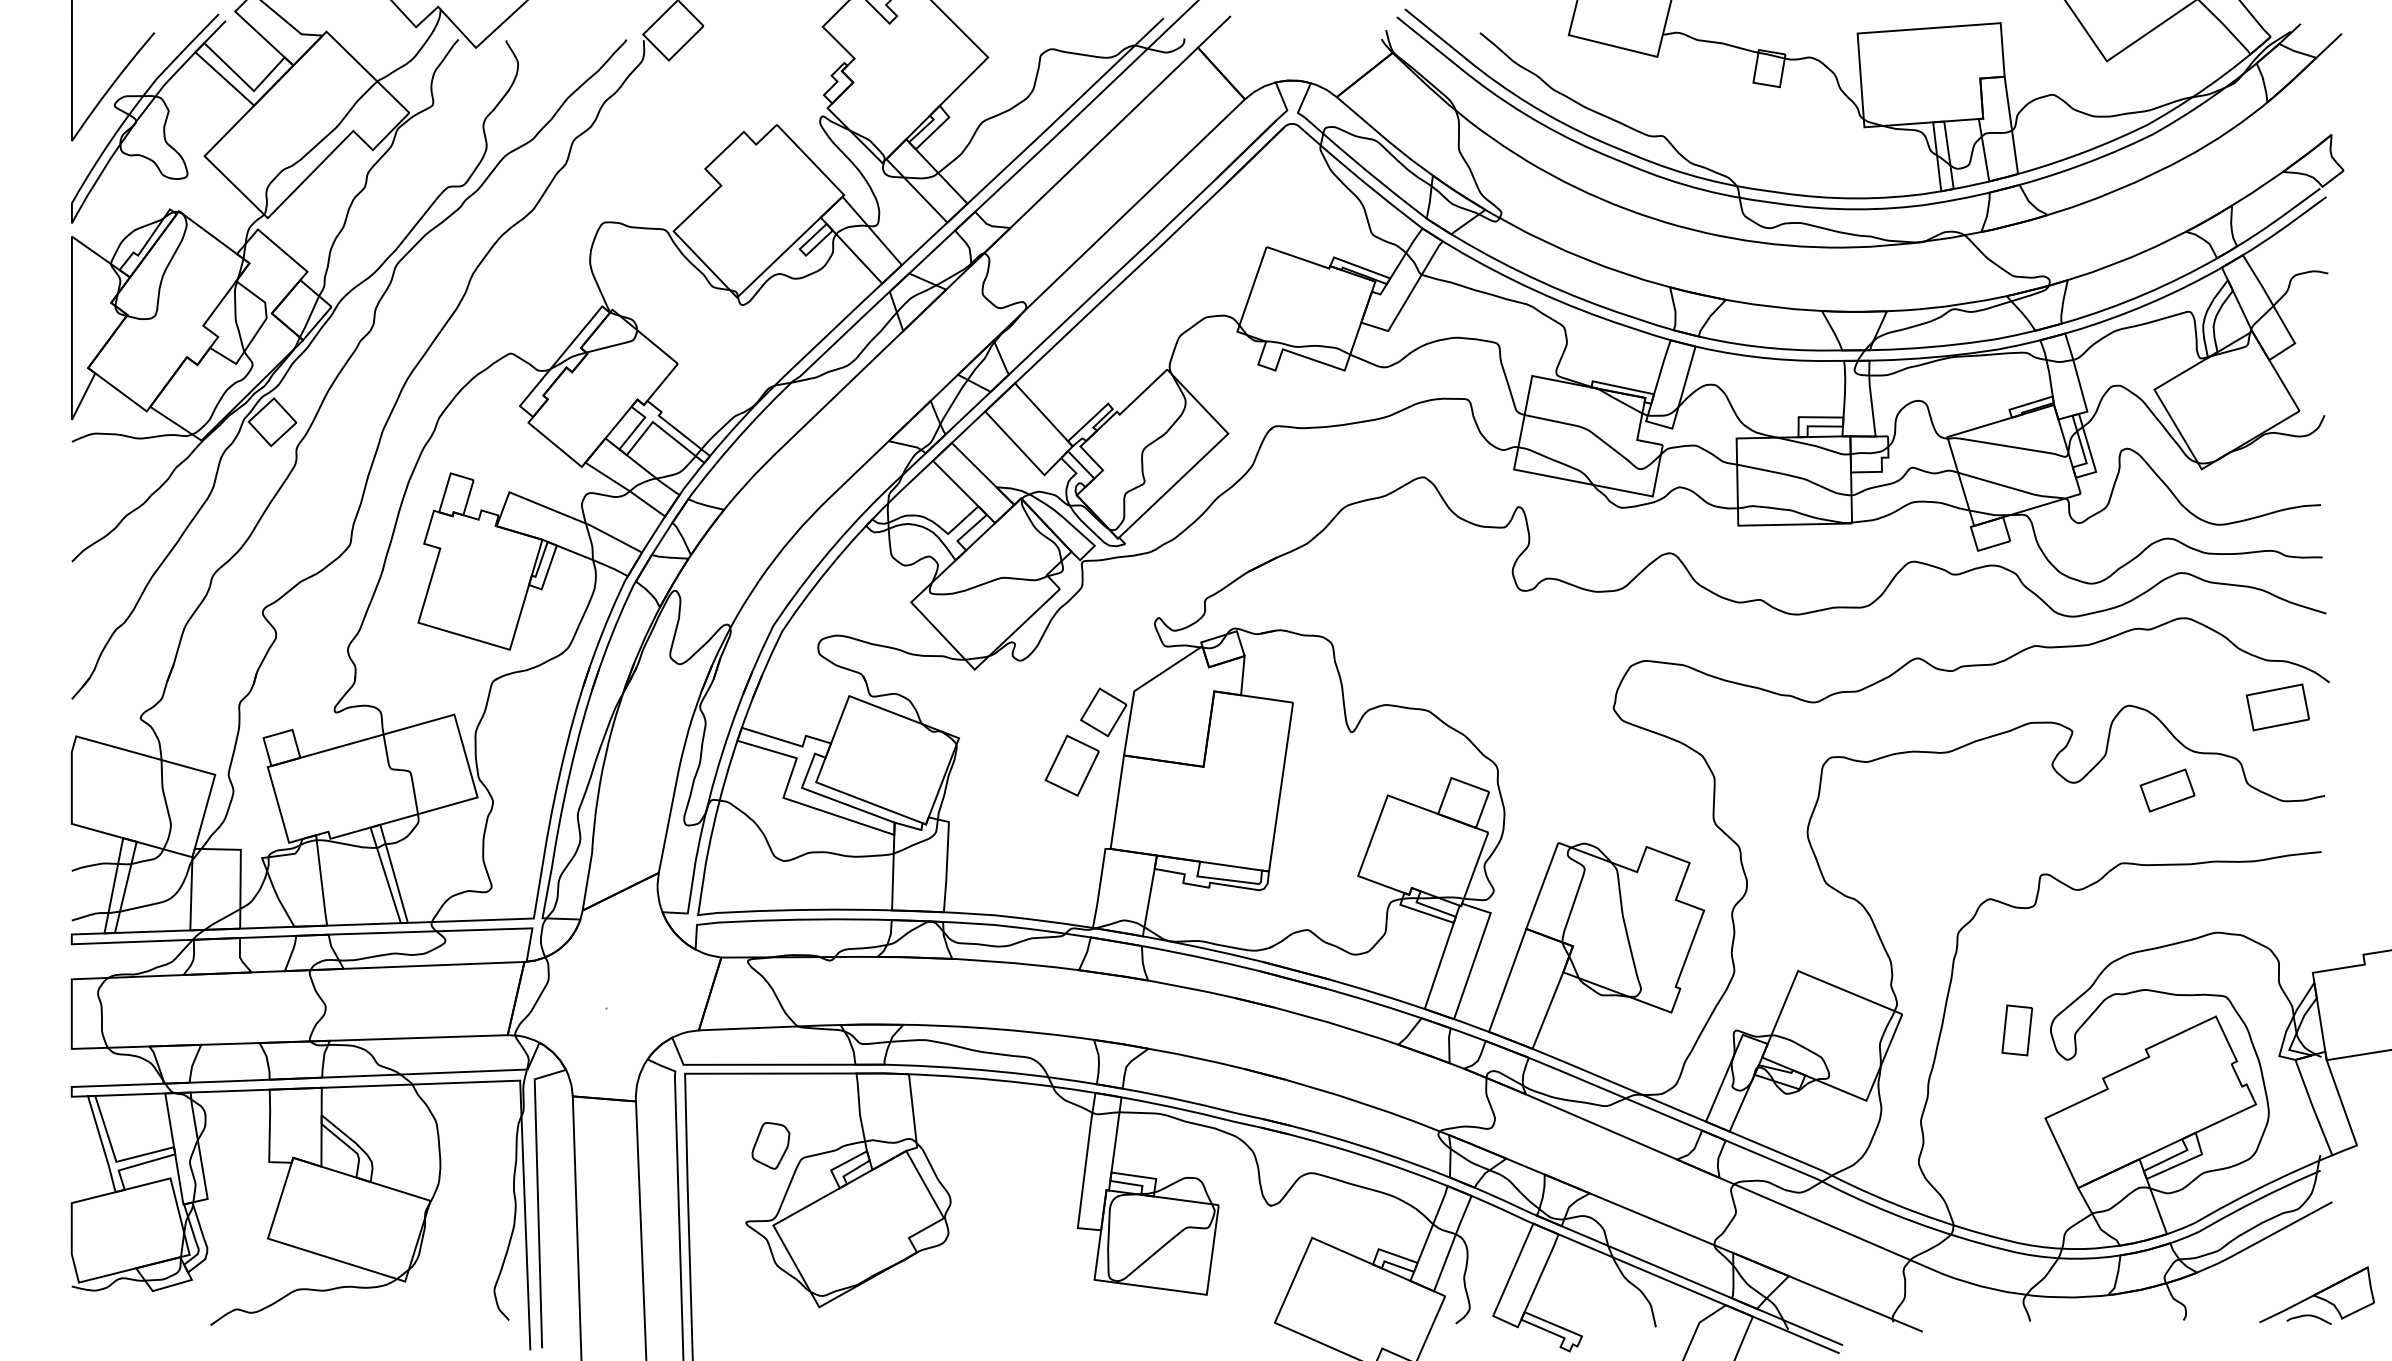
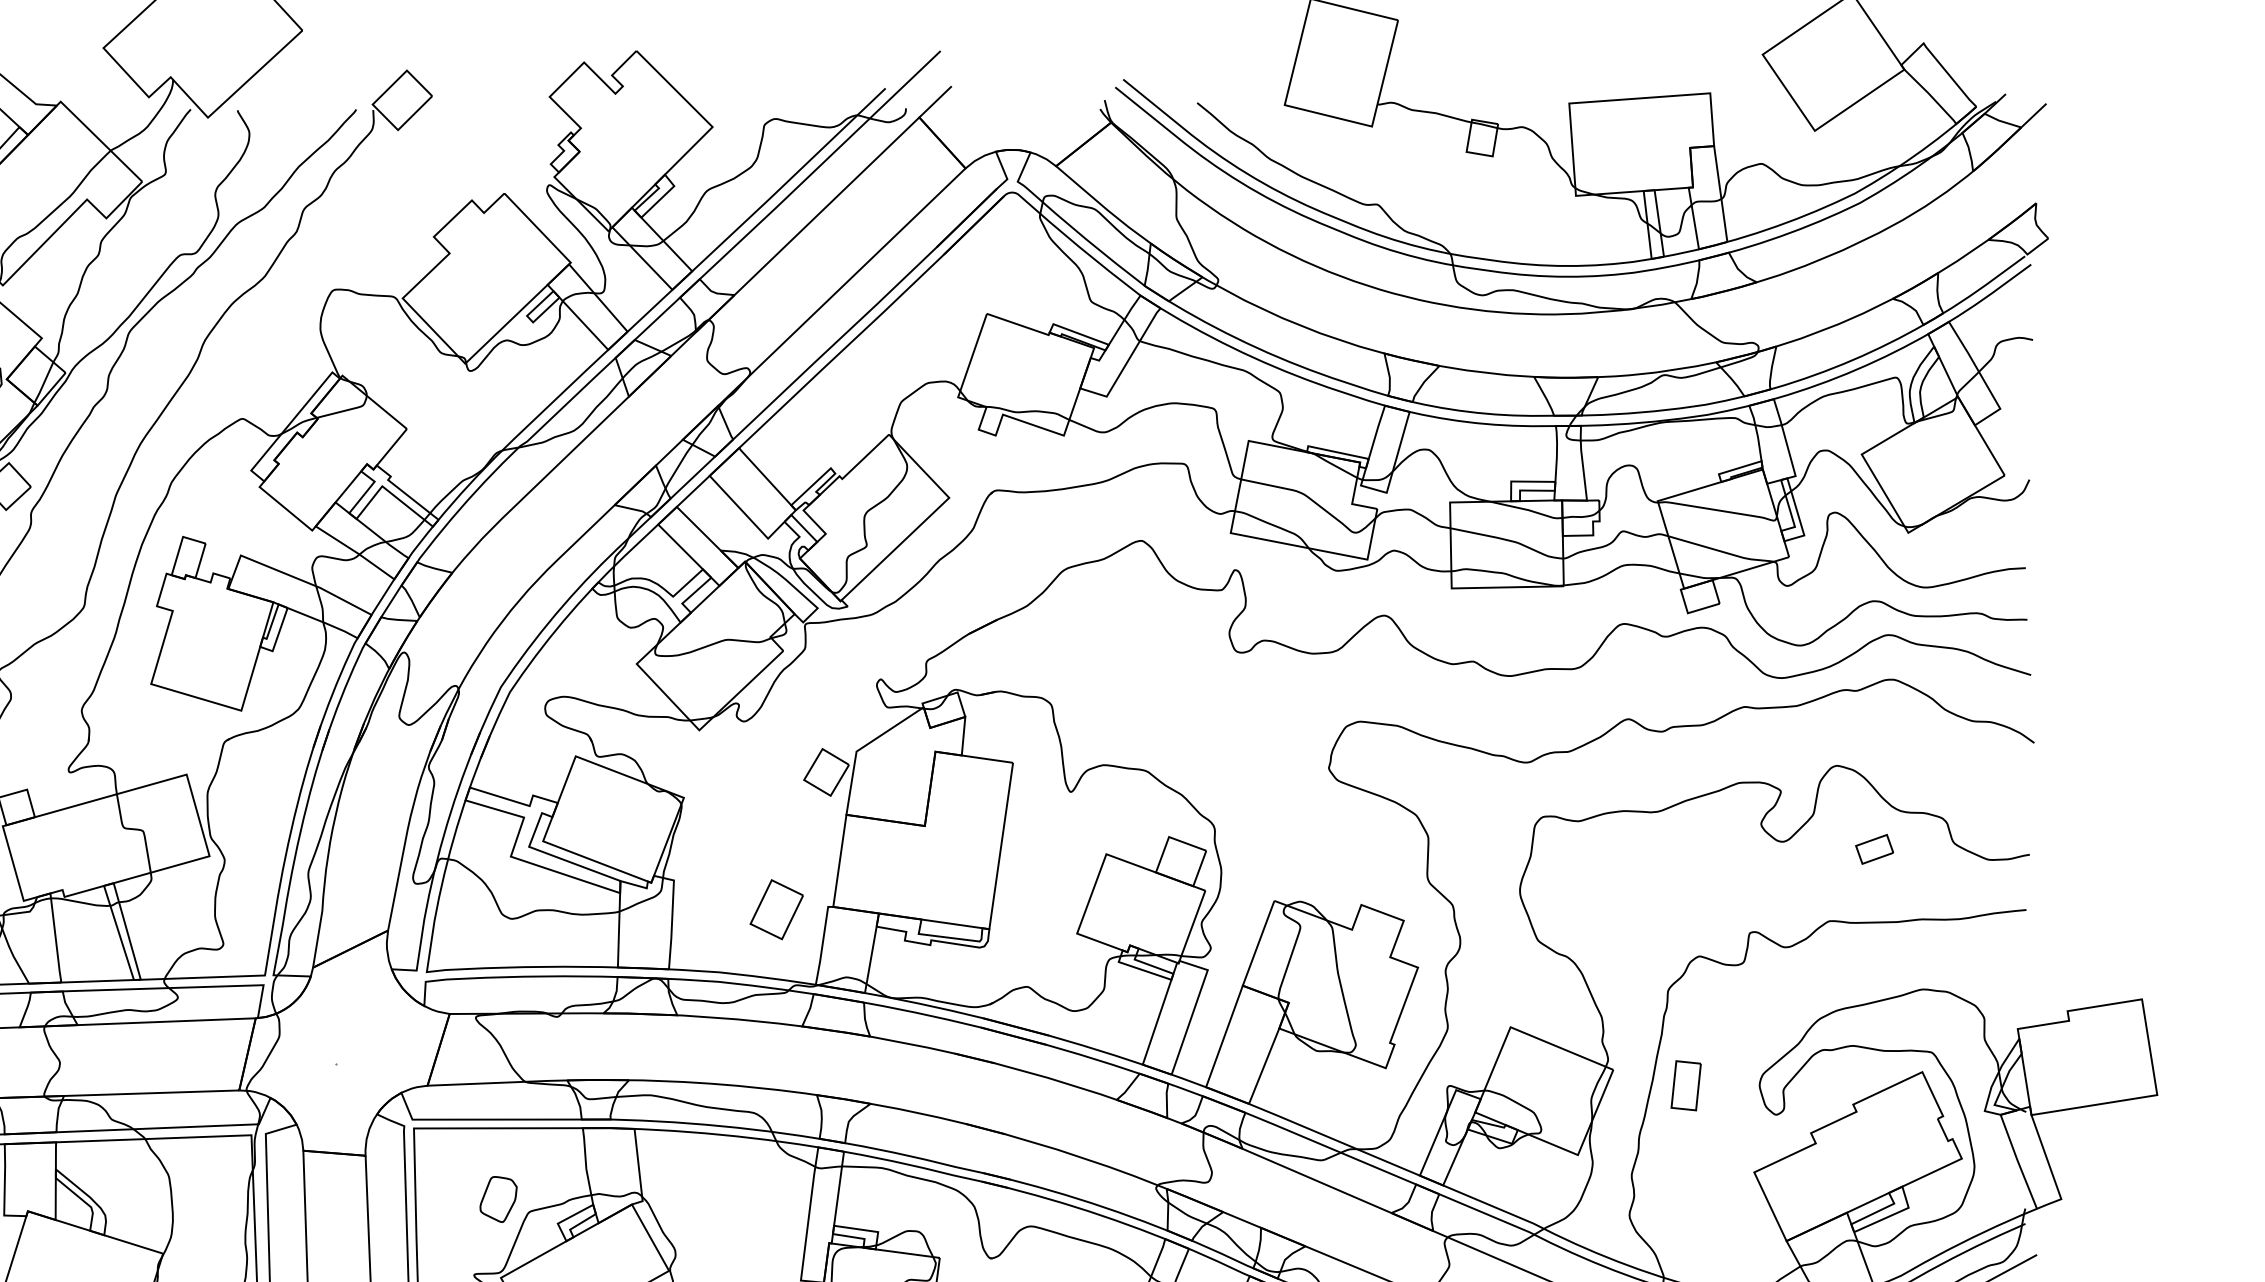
part: (2277, 707) -> (1982, 767), removed
part: (1071, 765) -> (775, 909), moved
part: (2167, 790) -> (1874, 849), size x0.7
part: (2017, 1030) -> (1686, 1085), moved

